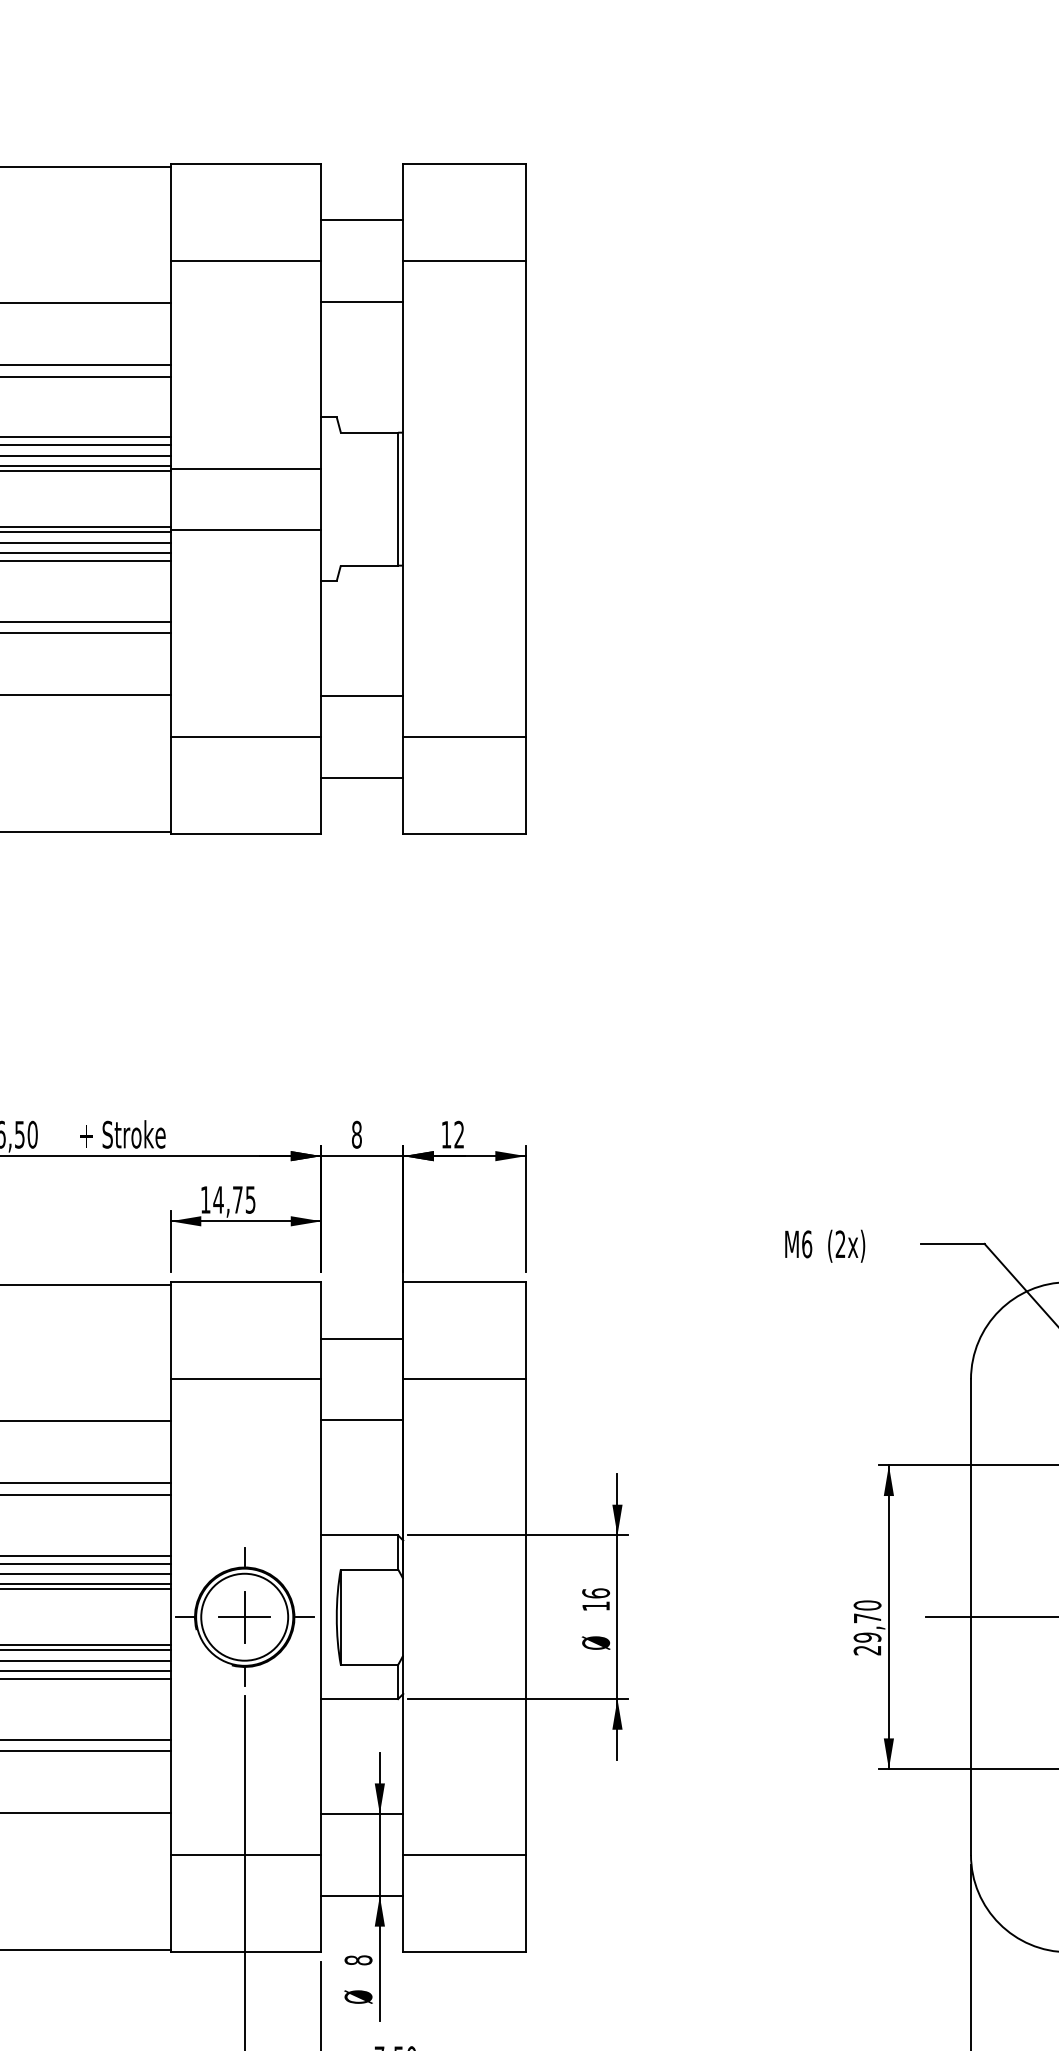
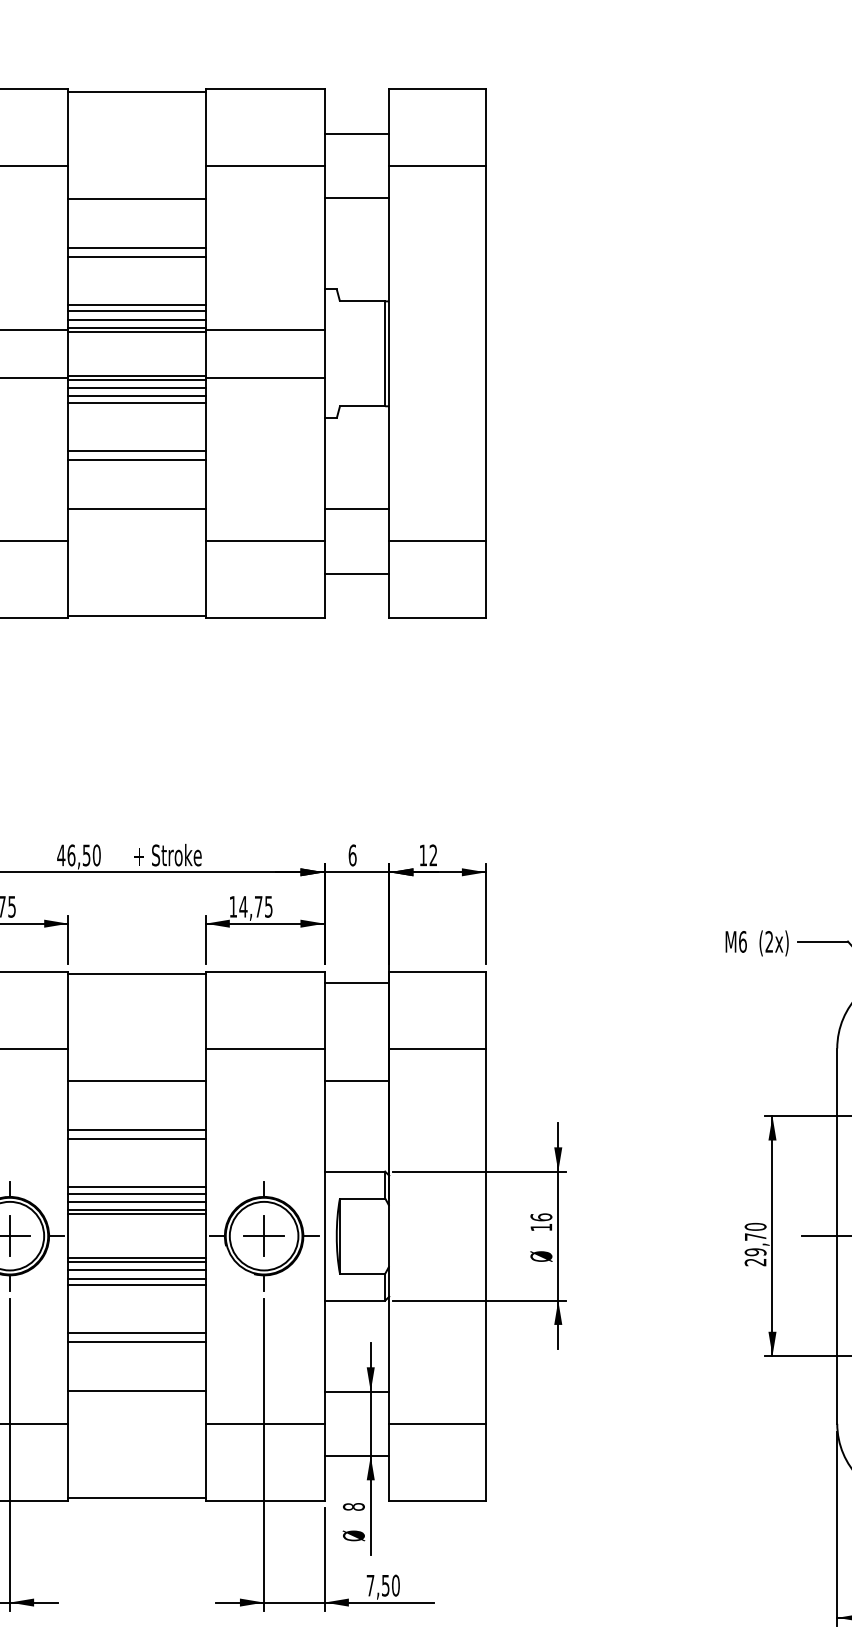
text: (356, 1134) -> (352, 855), 8 -> 6
text: (824, 1246) -> (756, 943), moved
line: (361, 1338) -> (356, 983), moved

